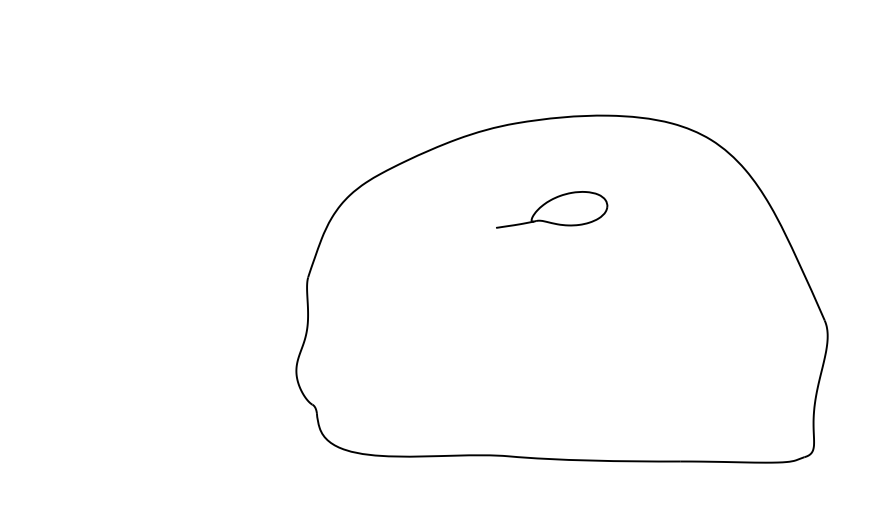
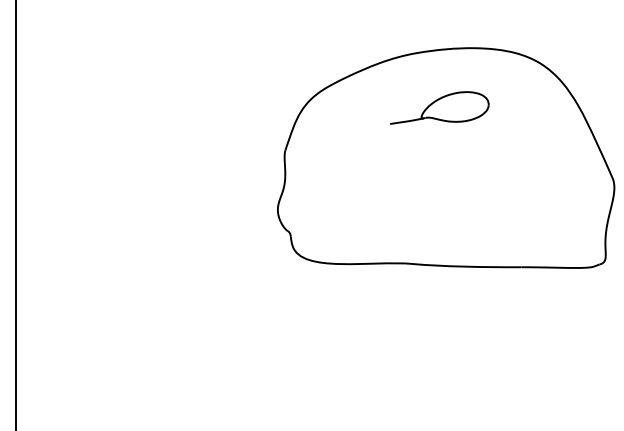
part: (551, 209) -> (439, 107), size x1.4

